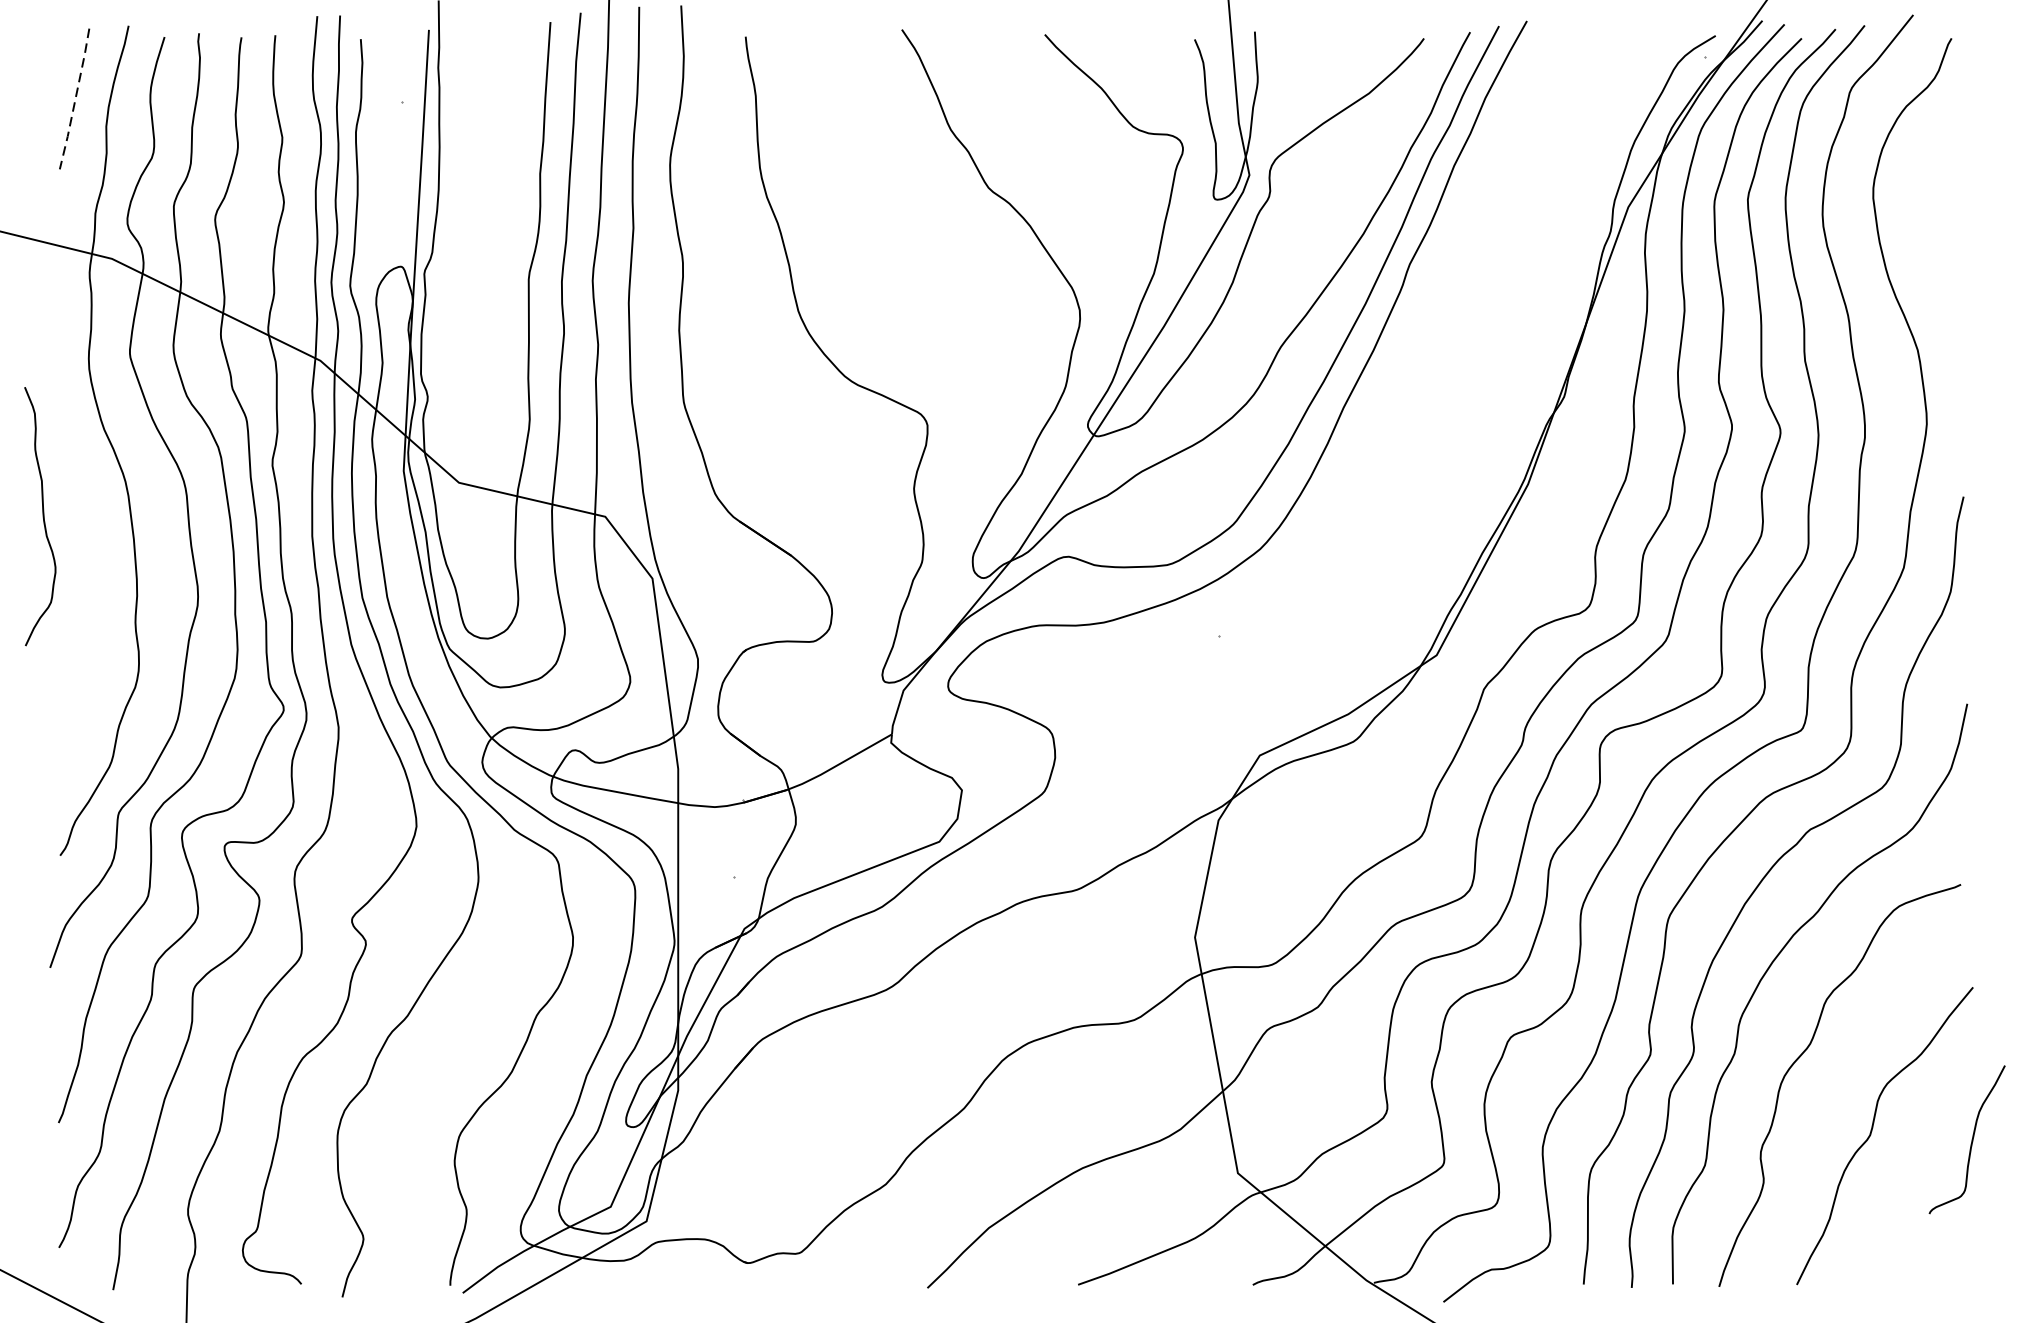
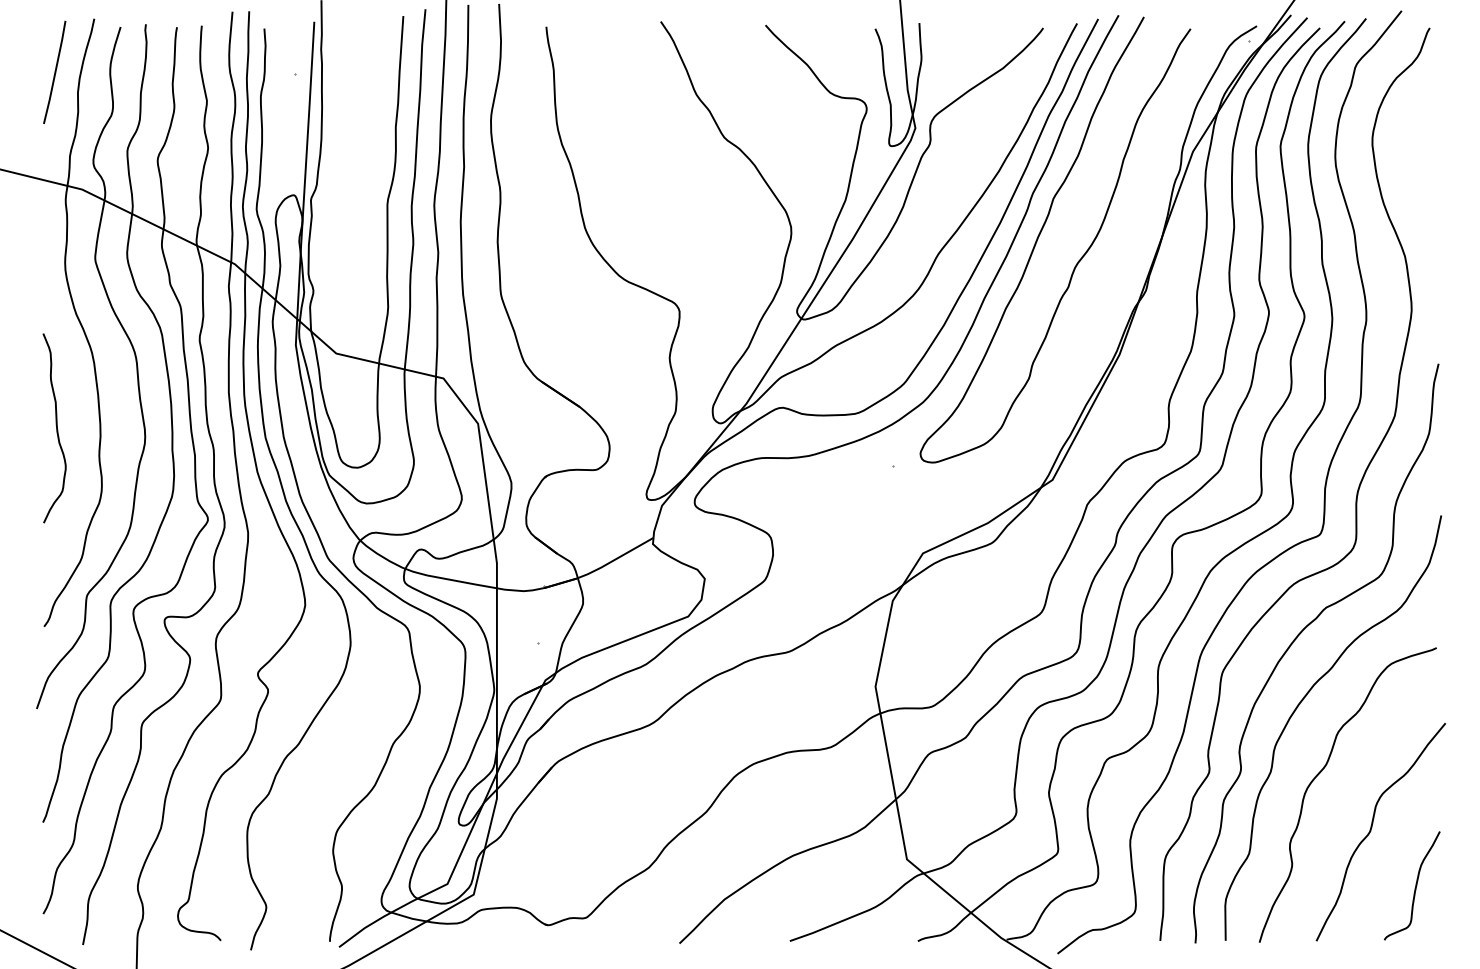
line: (75, 99) -> (55, 72), dashed -> solid
curve: (1421, 317) -> (1041, 232), added
curve: (42, 516) -> (56, 428), moved
curve: (1971, 1139) -> (1415, 885), moved

